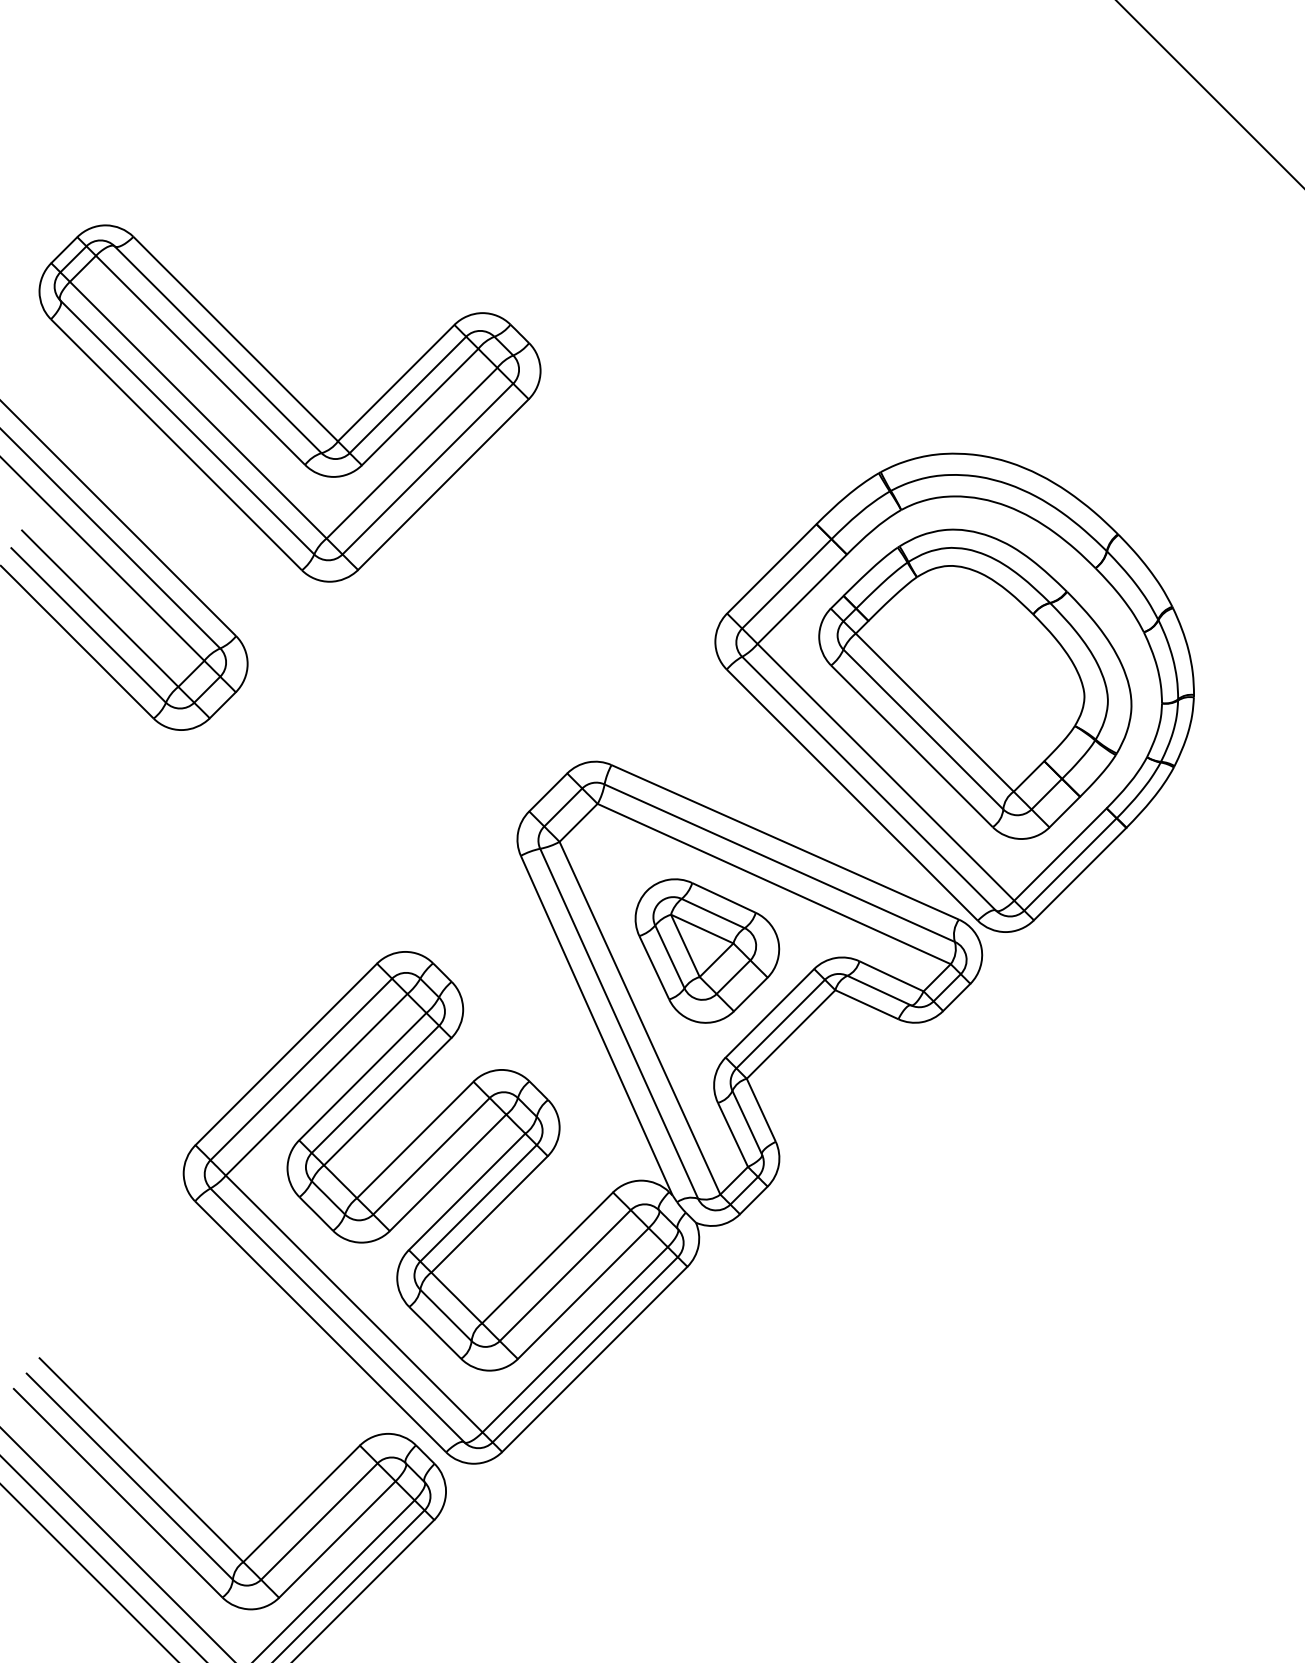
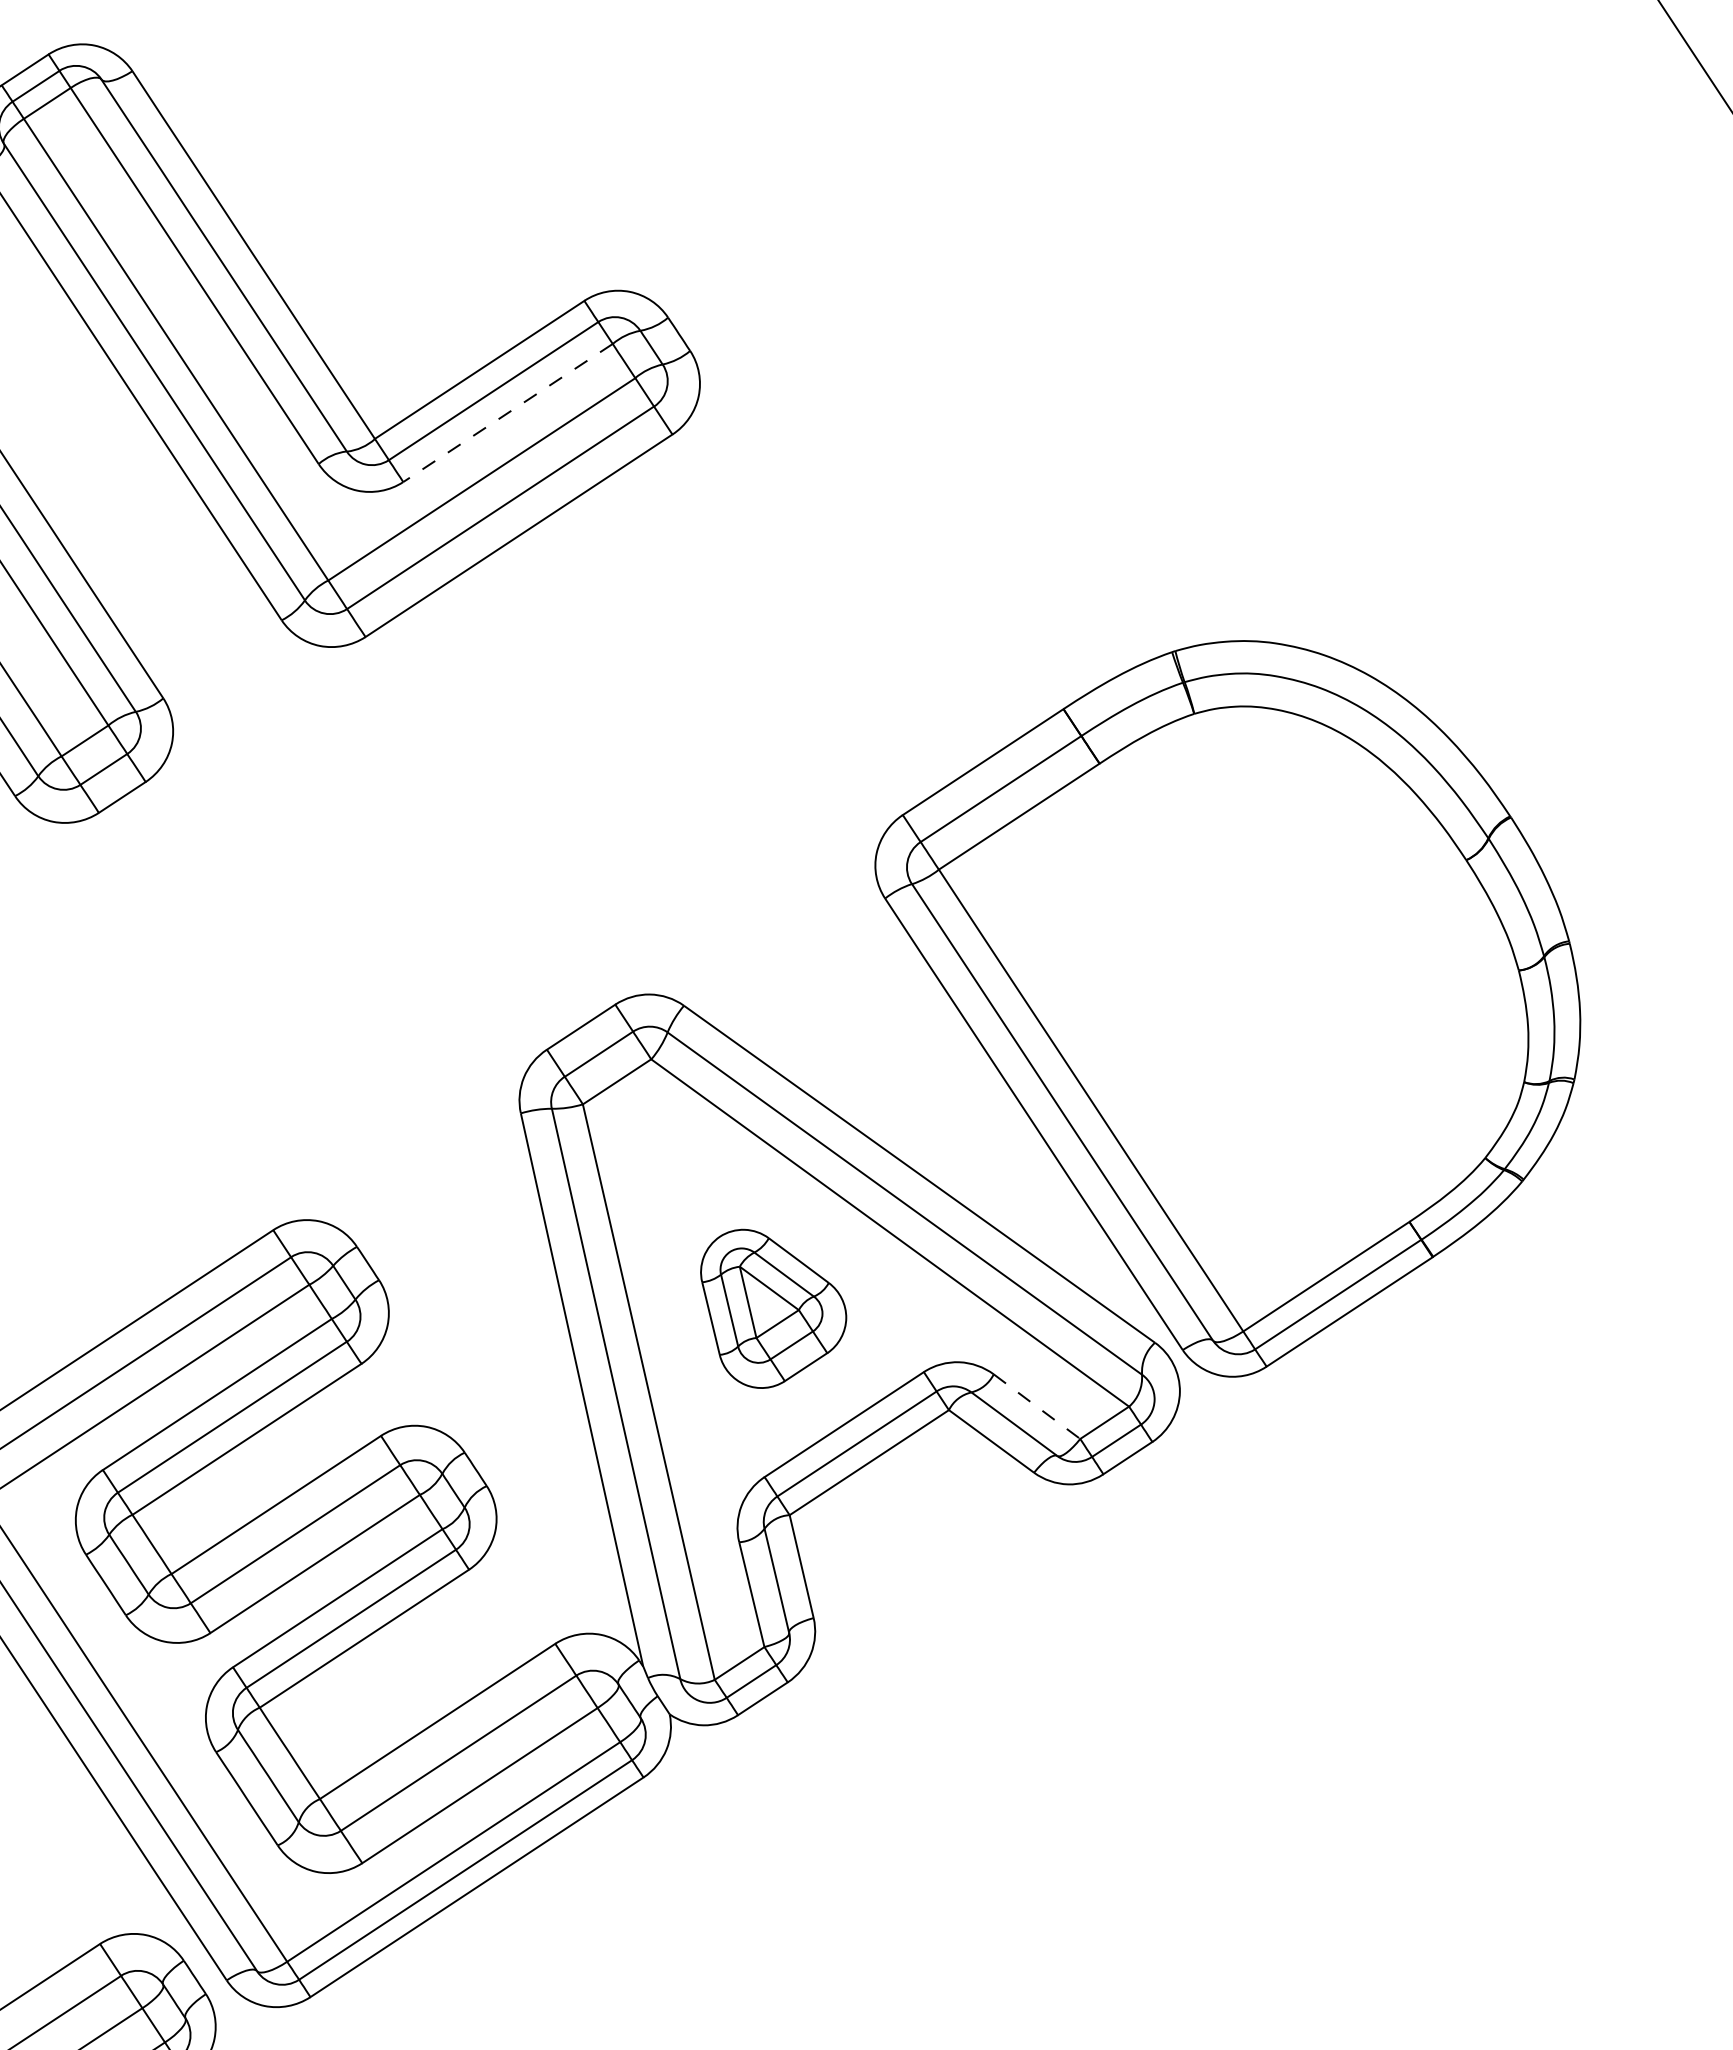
line: (419, 407) -> (506, 413), solid -> dashed
part: (975, 683) -> (1251, 995), removed
part: (707, 950) -> (770, 1311), size x0.7
line: (891, 976) -> (1036, 1406), solid -> dashed

